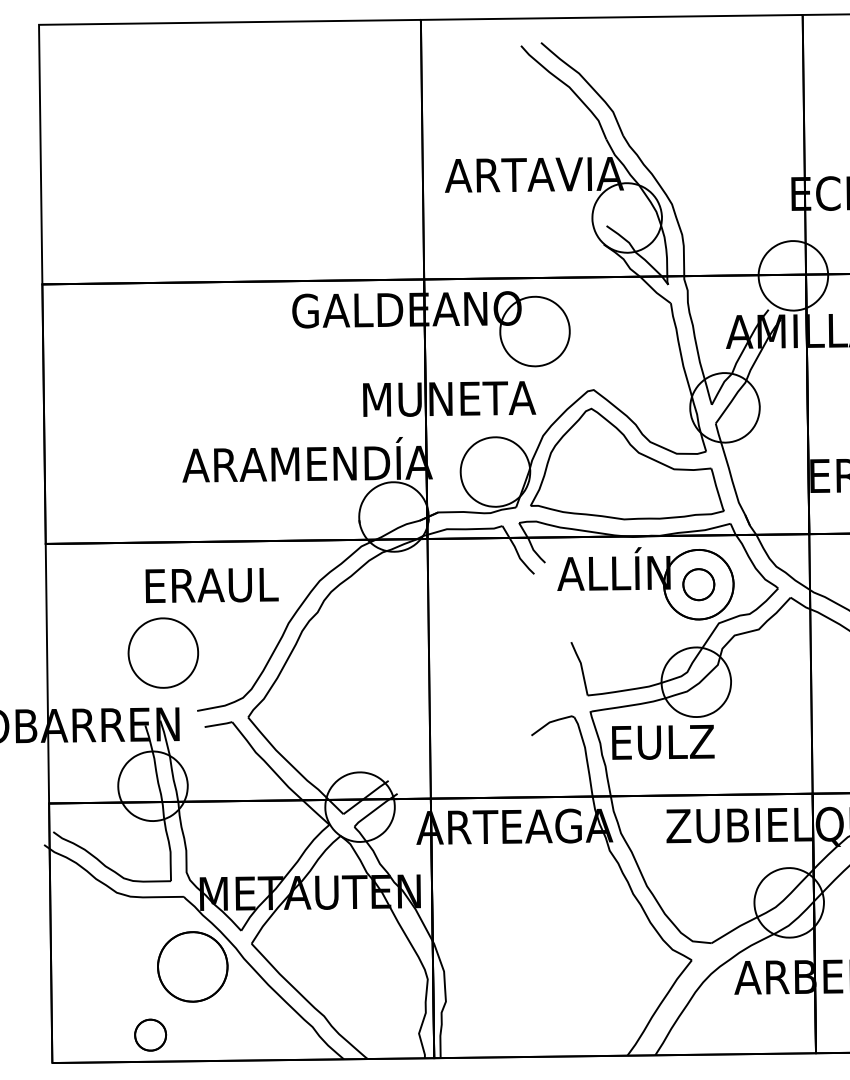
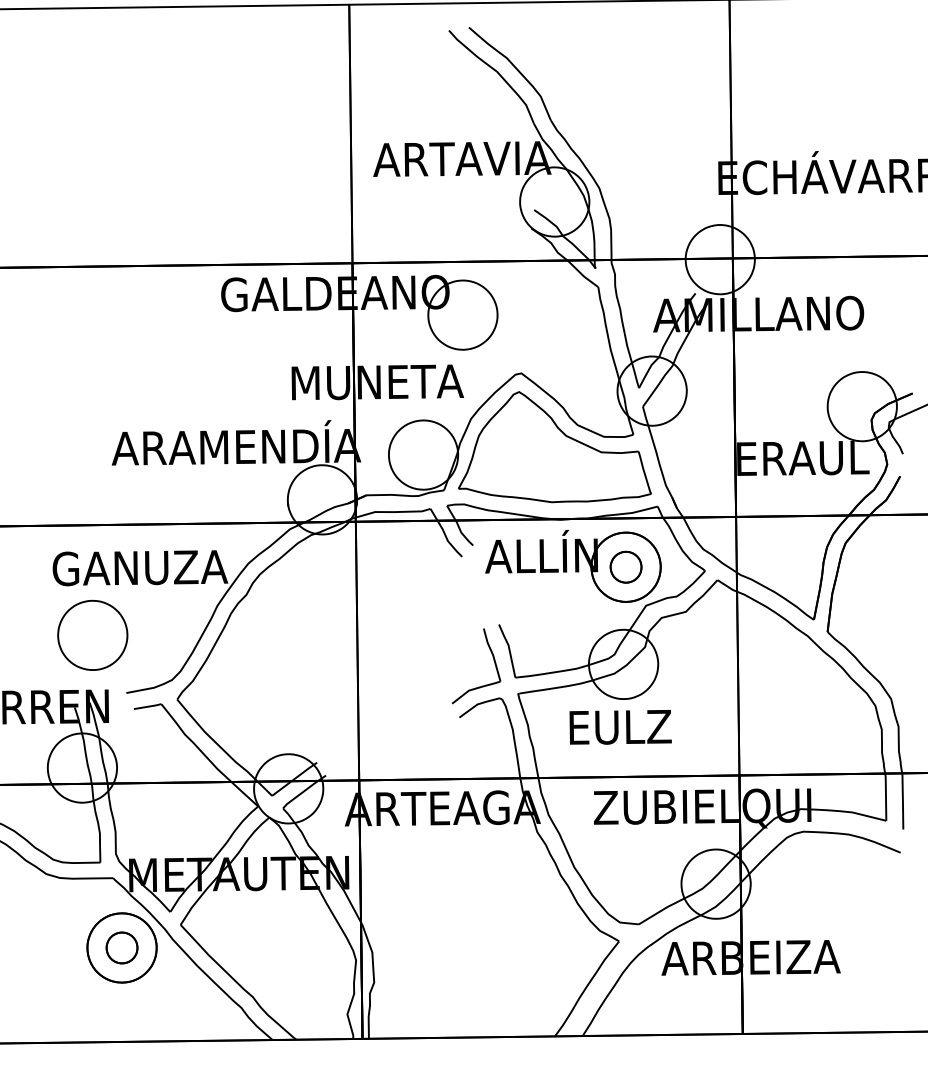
text: (211, 585) -> (140, 568), ERAUL -> GANUZA
part: (565, 678) -> (493, 660), added
text: (663, 742) -> (620, 727), moved
part: (150, 1034) -> (121, 947), moved

